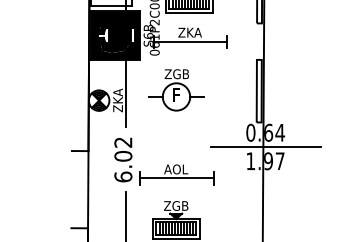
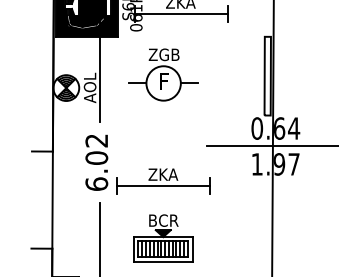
text: (118, 100) -> (90, 87), ZKA -> AOL
text: (176, 169) -> (163, 174), AOL -> ZKA
text: (176, 205) -> (163, 220), ZGB -> BCR

